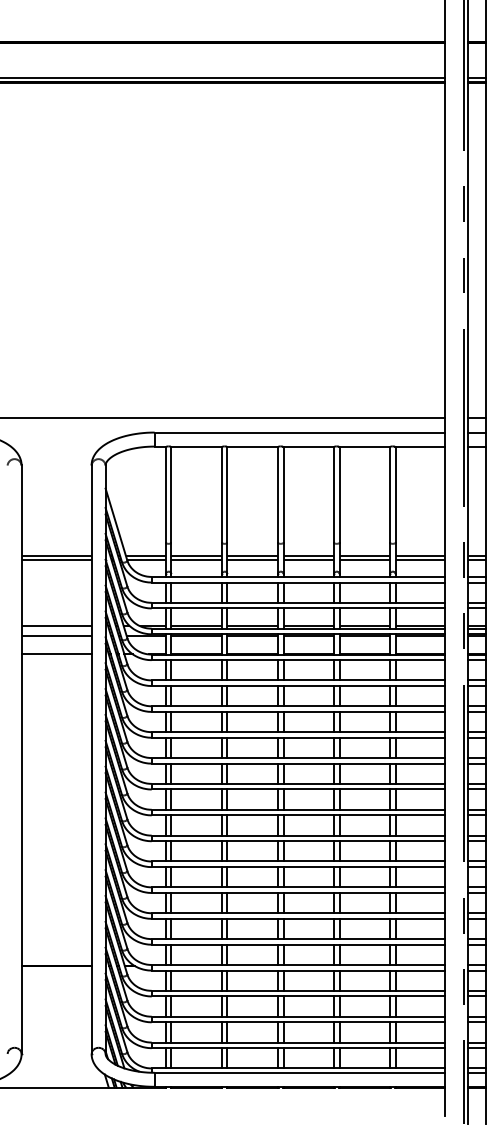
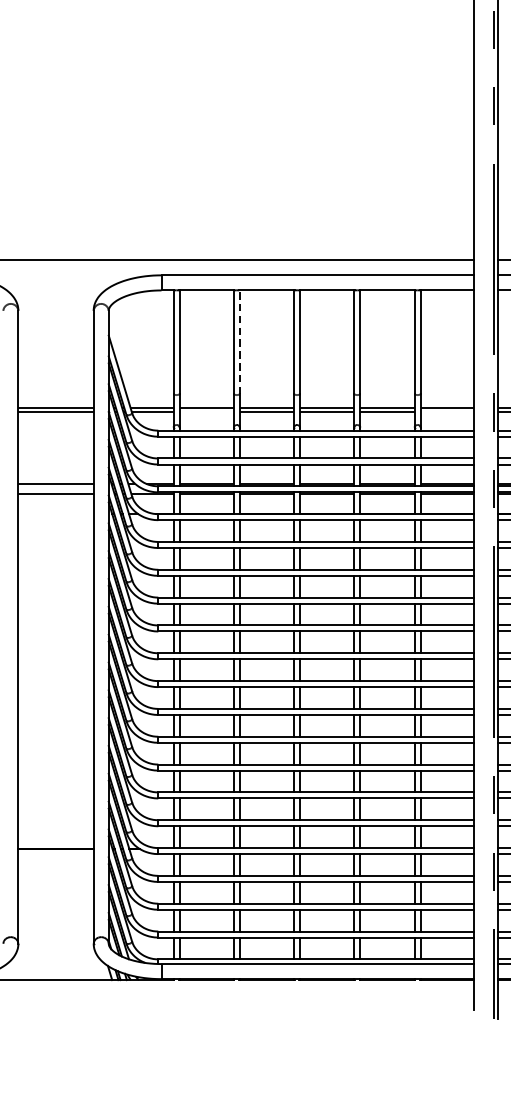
line: (227, 494) -> (239, 341), solid -> dashed
line: (196, 559) -> (206, 411), removed
line: (420, 559) -> (447, 411), removed
line: (56, 654) -> (55, 514), removed

